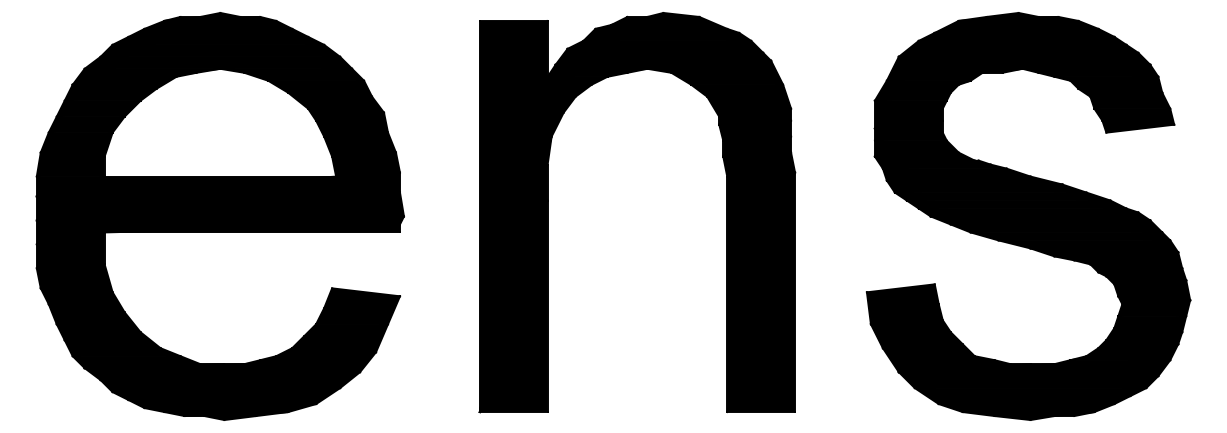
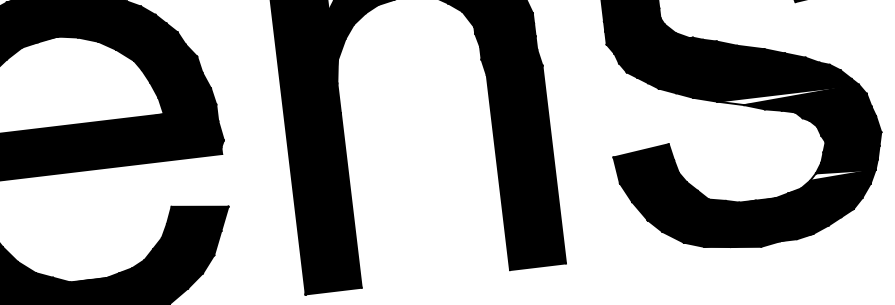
fill: (1084, 244) -> (788, 96), removed
fill: (1138, 344) -> (842, 173), removed

